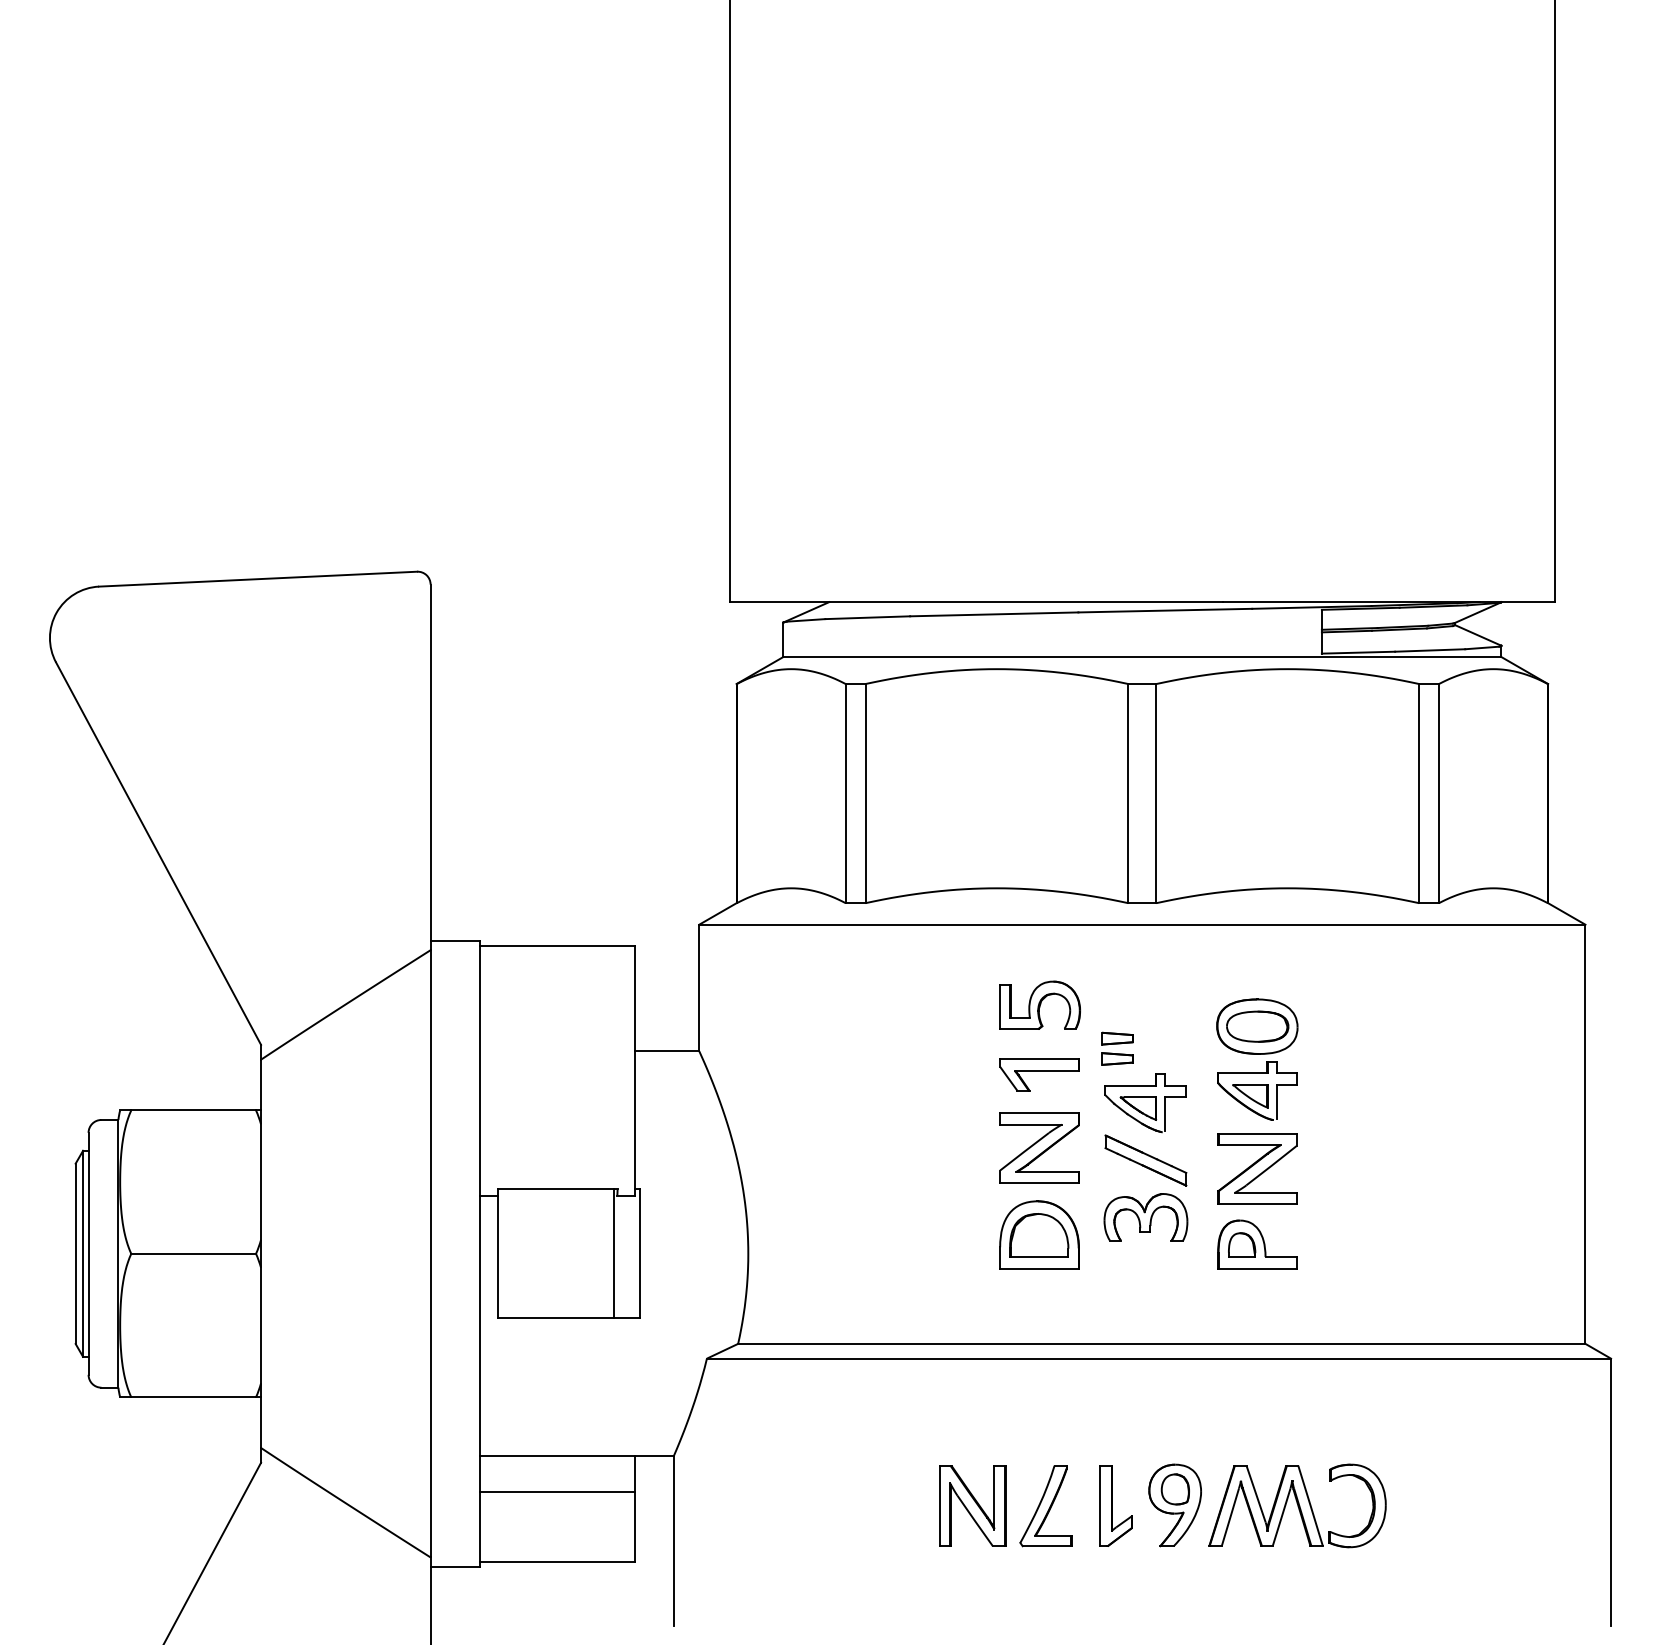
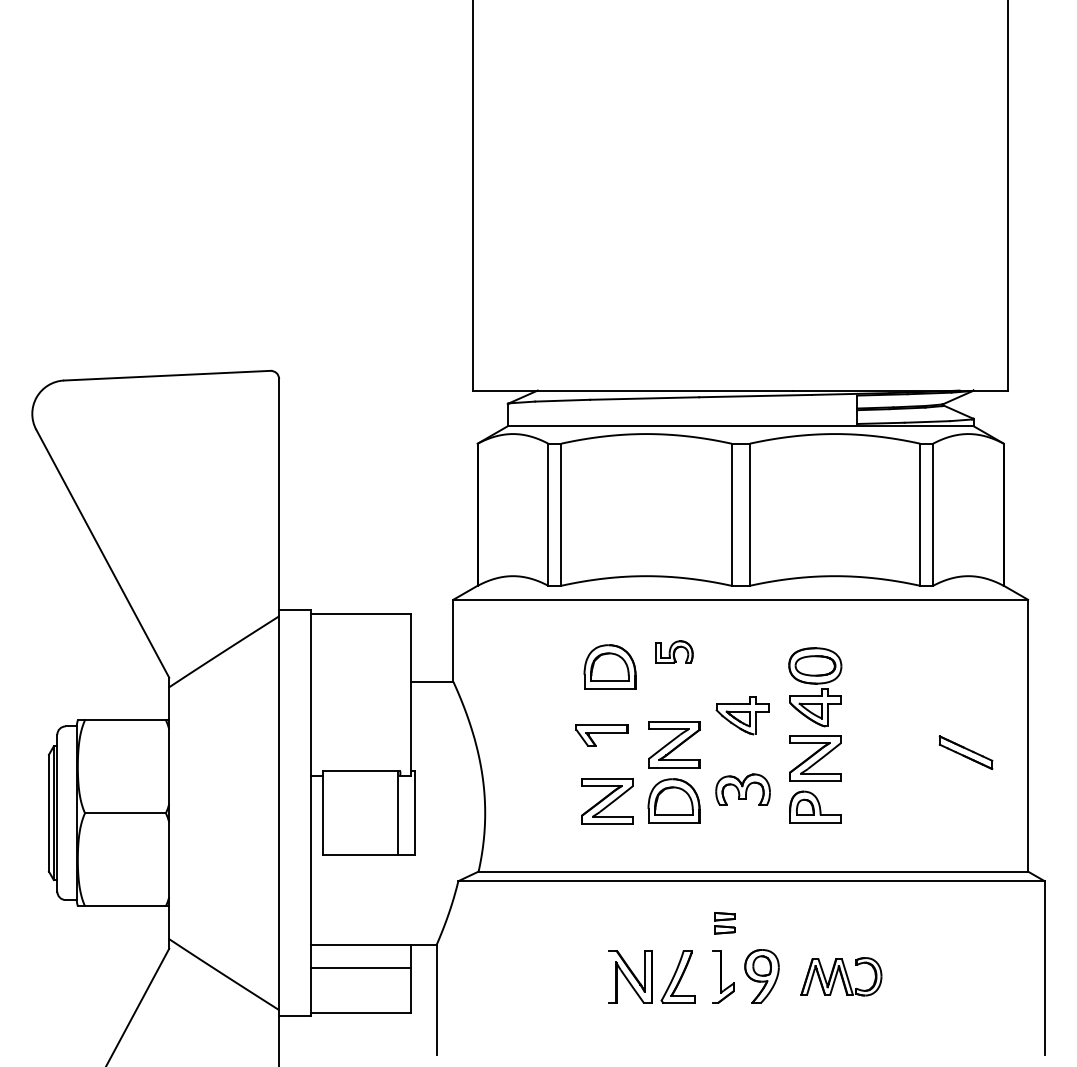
part: (1040, 1004) -> (674, 651), size x0.7
part: (939, 1027) -> (609, 666), added
part: (1117, 1049) -> (724, 923), moved
part: (1038, 1075) -> (601, 735), moved
part: (1145, 1160) -> (965, 752), moved
part: (936, 1235) -> (607, 801), added
line: (939, 1505) -> (609, 976), removed
line: (1100, 1505) -> (713, 976), removed
part: (1297, 1505) -> (841, 976), size x0.7

